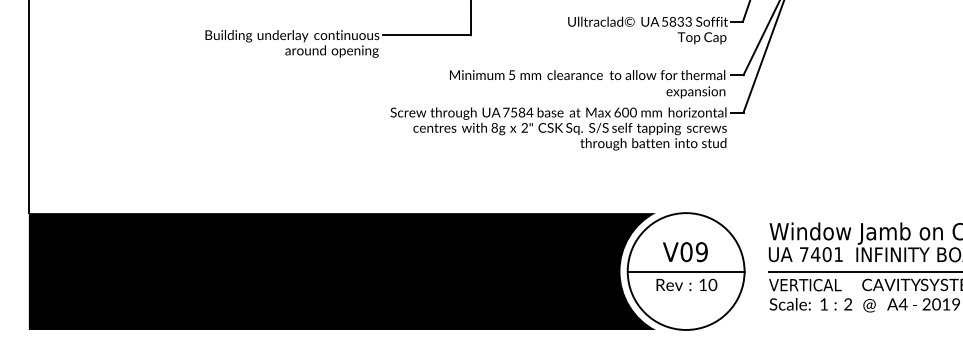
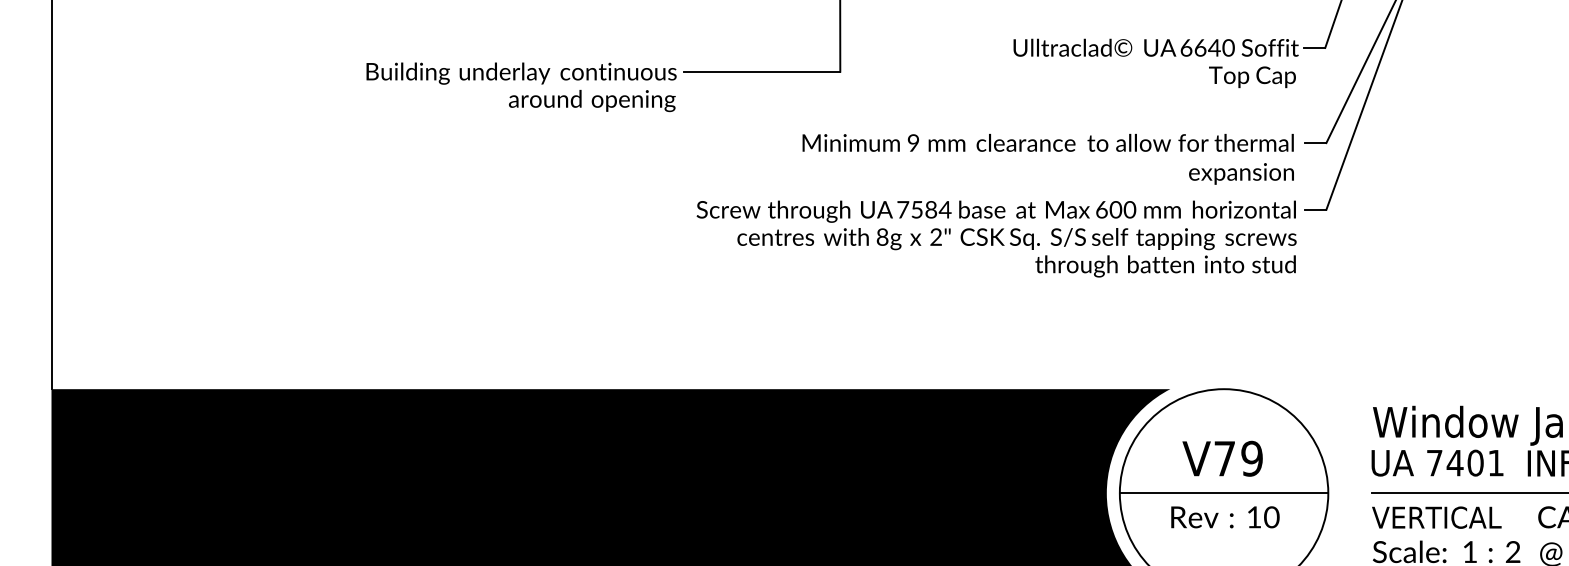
text: (676, 21) -> (1206, 47), 5833 -> 6640
text: (512, 75) -> (914, 143), 5 -> 9
text: (686, 252) -> (1224, 459), V09 -> V79

